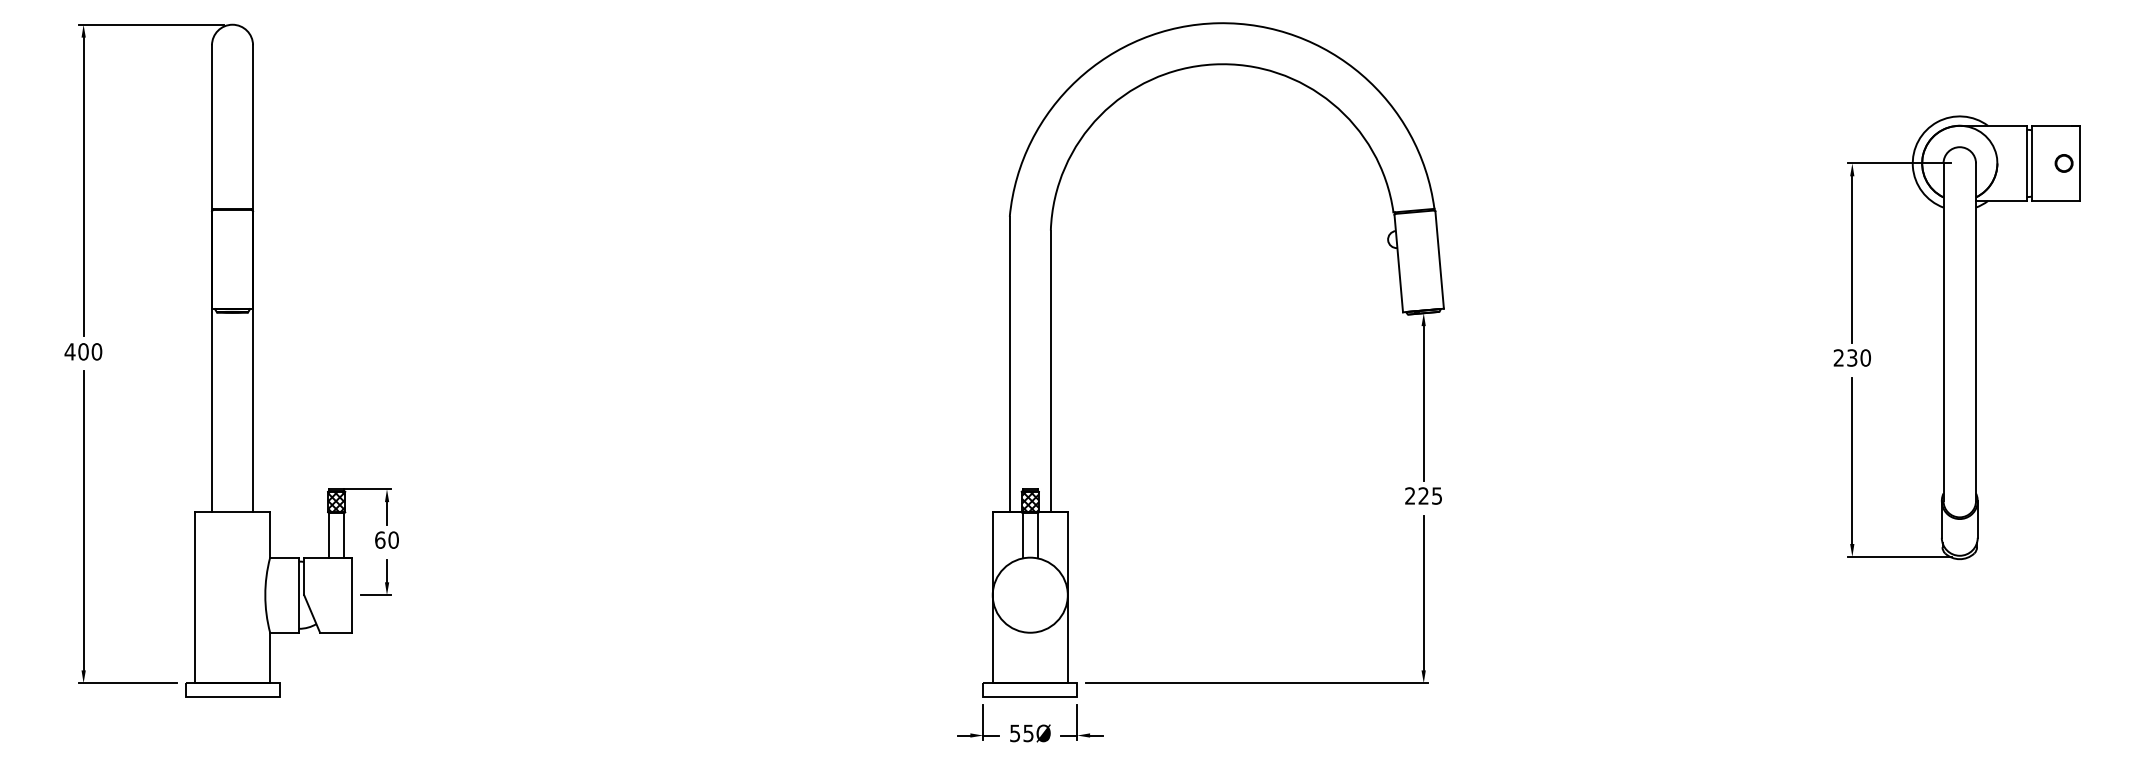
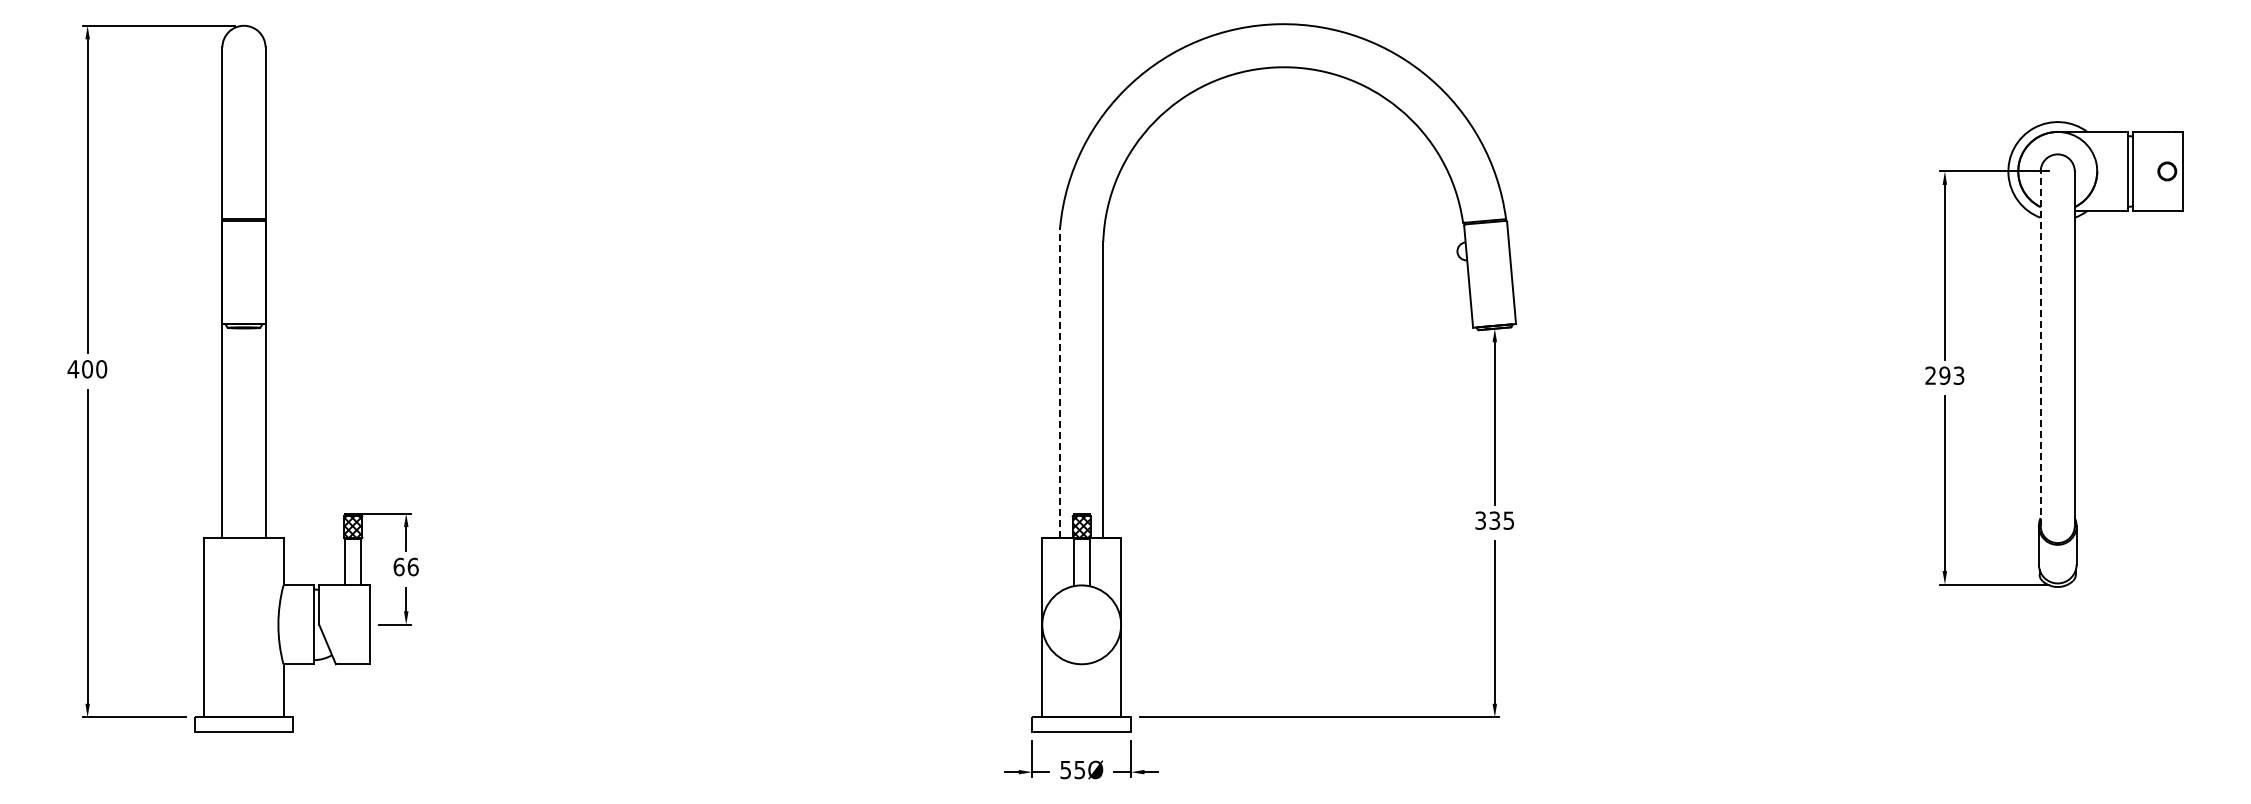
line: (1943, 332) -> (2040, 348), solid -> dashed
text: (1858, 357) -> (1951, 375), 230 -> 293
line: (1010, 364) -> (1060, 382), solid -> dashed
text: (1416, 495) -> (1487, 520), 225 -> 335
text: (393, 539) -> (412, 566), 60 -> 66

